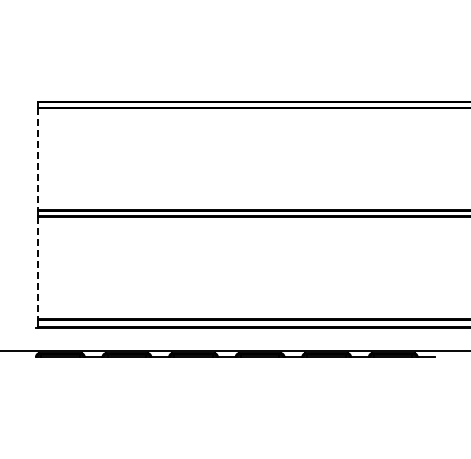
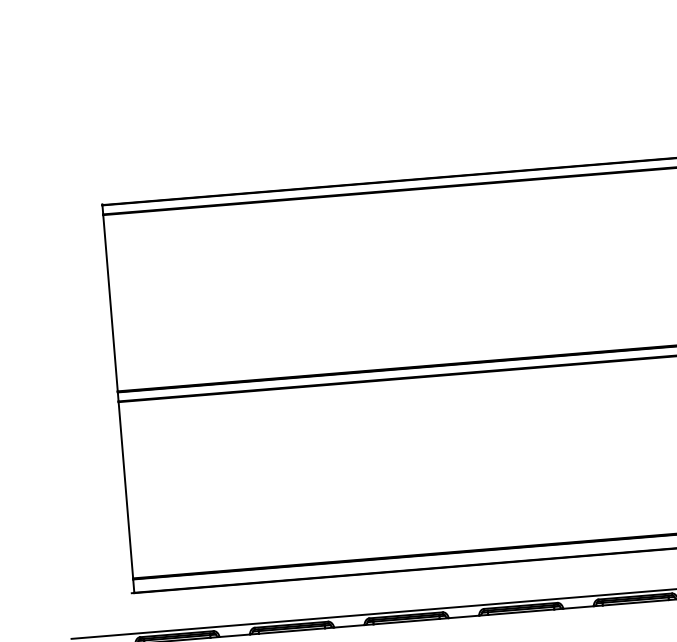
line: (37, 159) -> (110, 303), dashed -> solid
line: (37, 268) -> (125, 491), dashed -> solid

